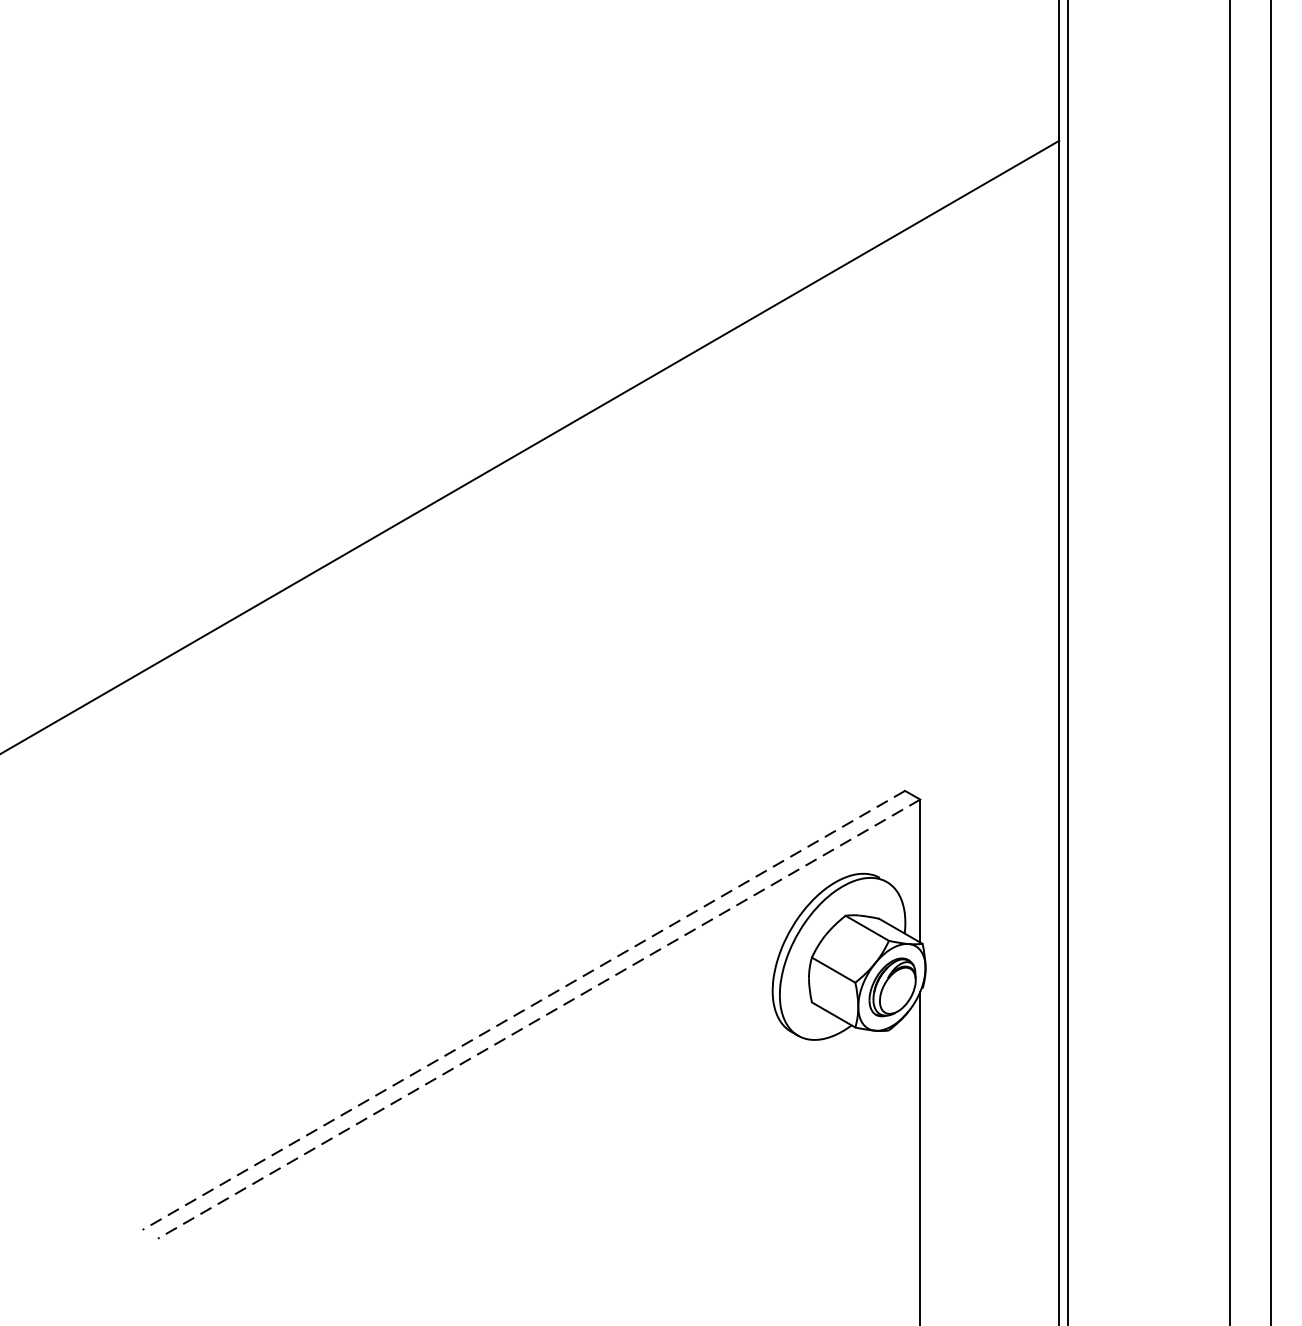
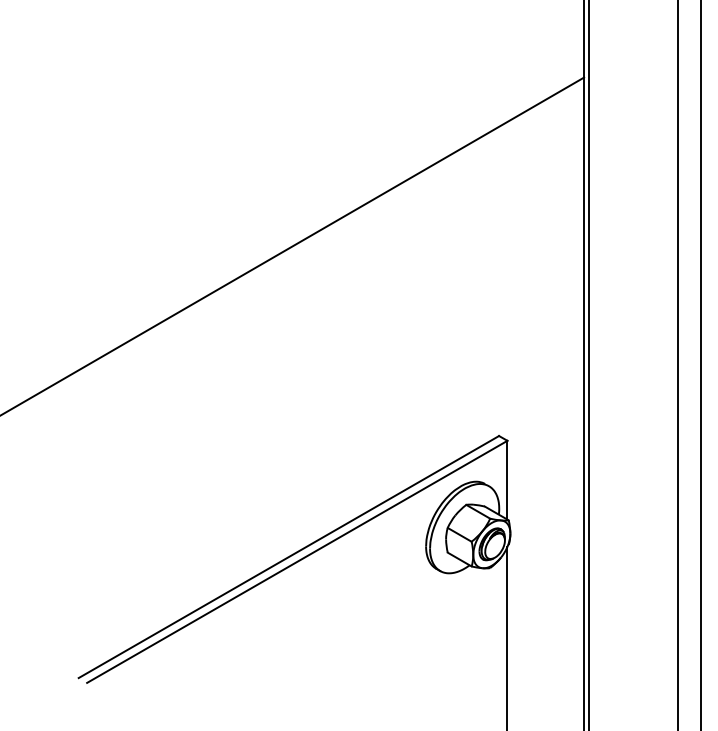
line: (523, 1011) -> (288, 557), dashed -> solid
line: (539, 1018) -> (297, 561), dashed -> solid

